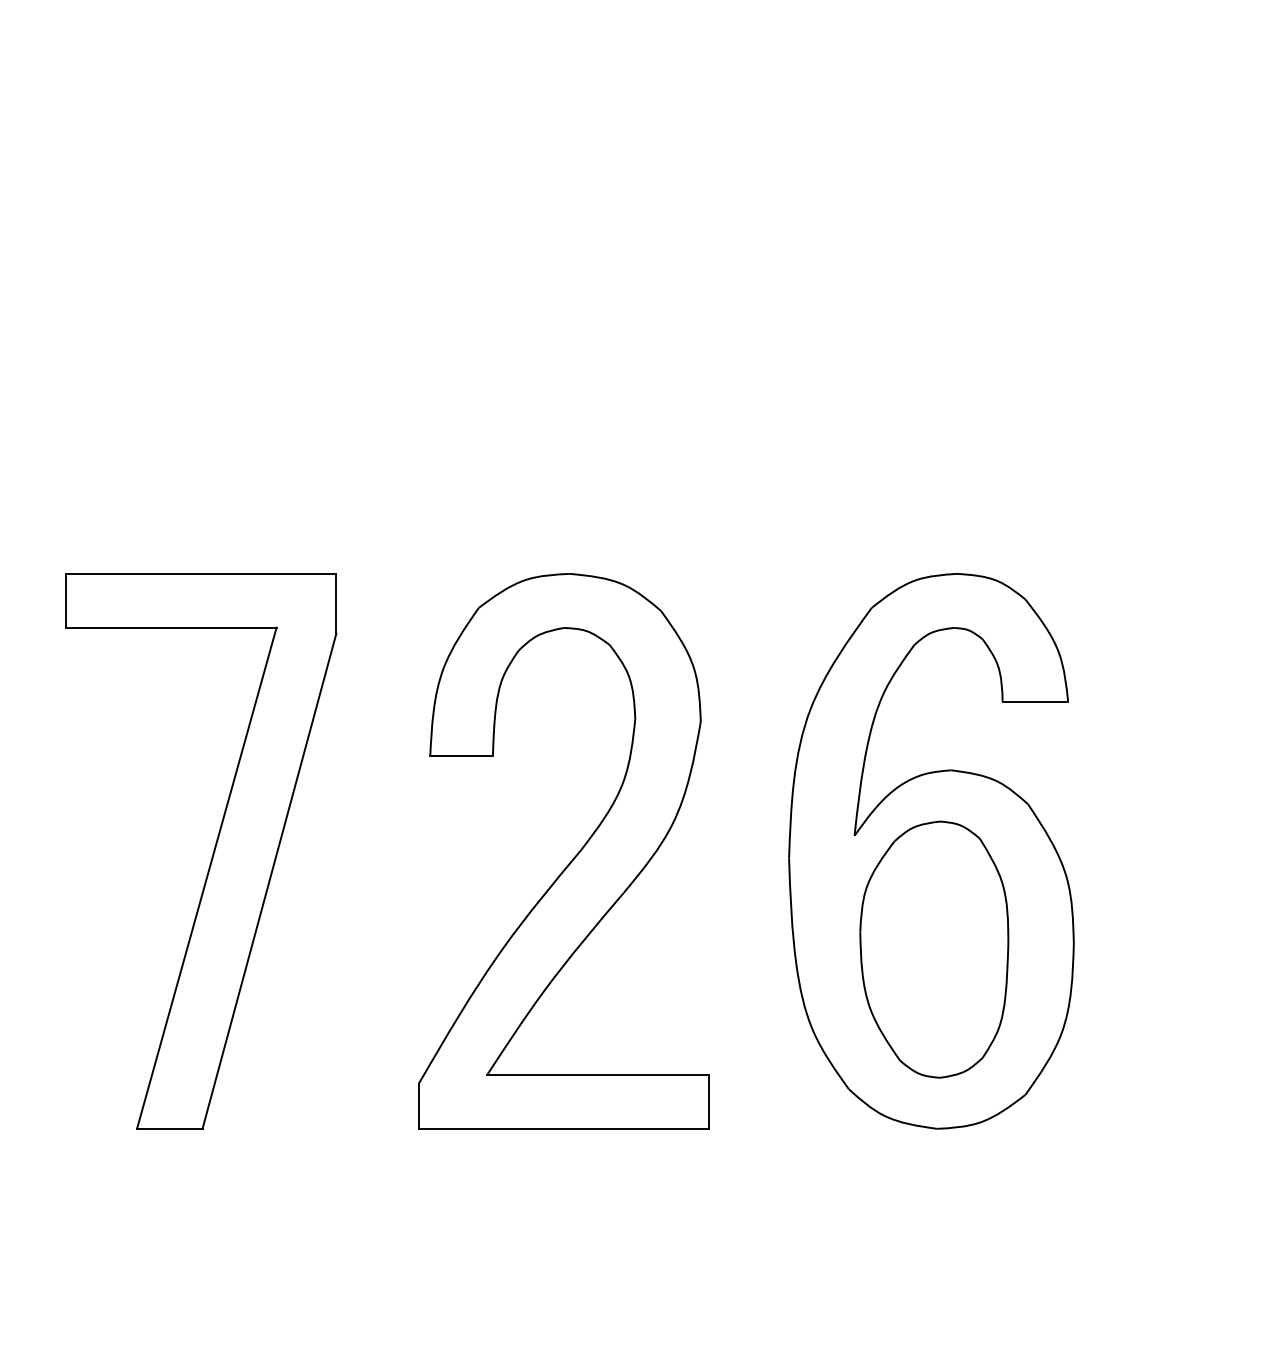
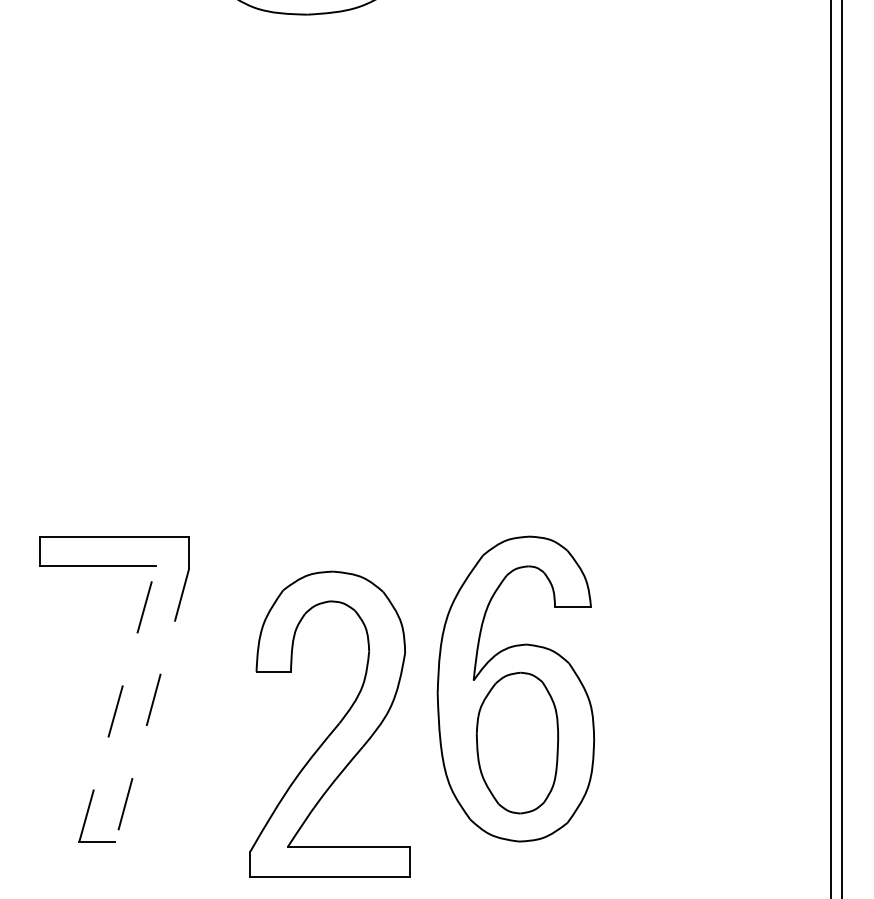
part: (572, 857) -> (334, 727), moved
line: (206, 877) -> (117, 703), solid -> dashed
line: (270, 881) -> (152, 705), solid -> dashed

